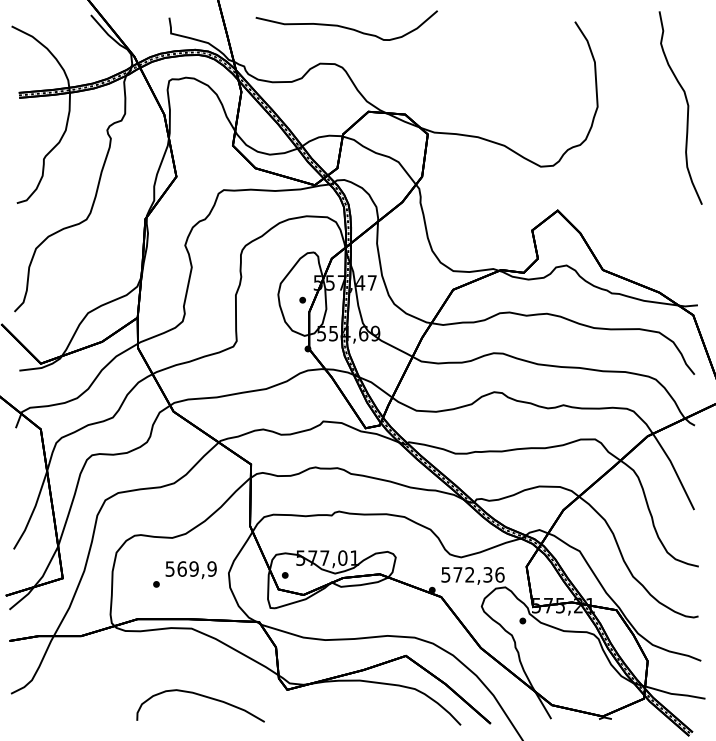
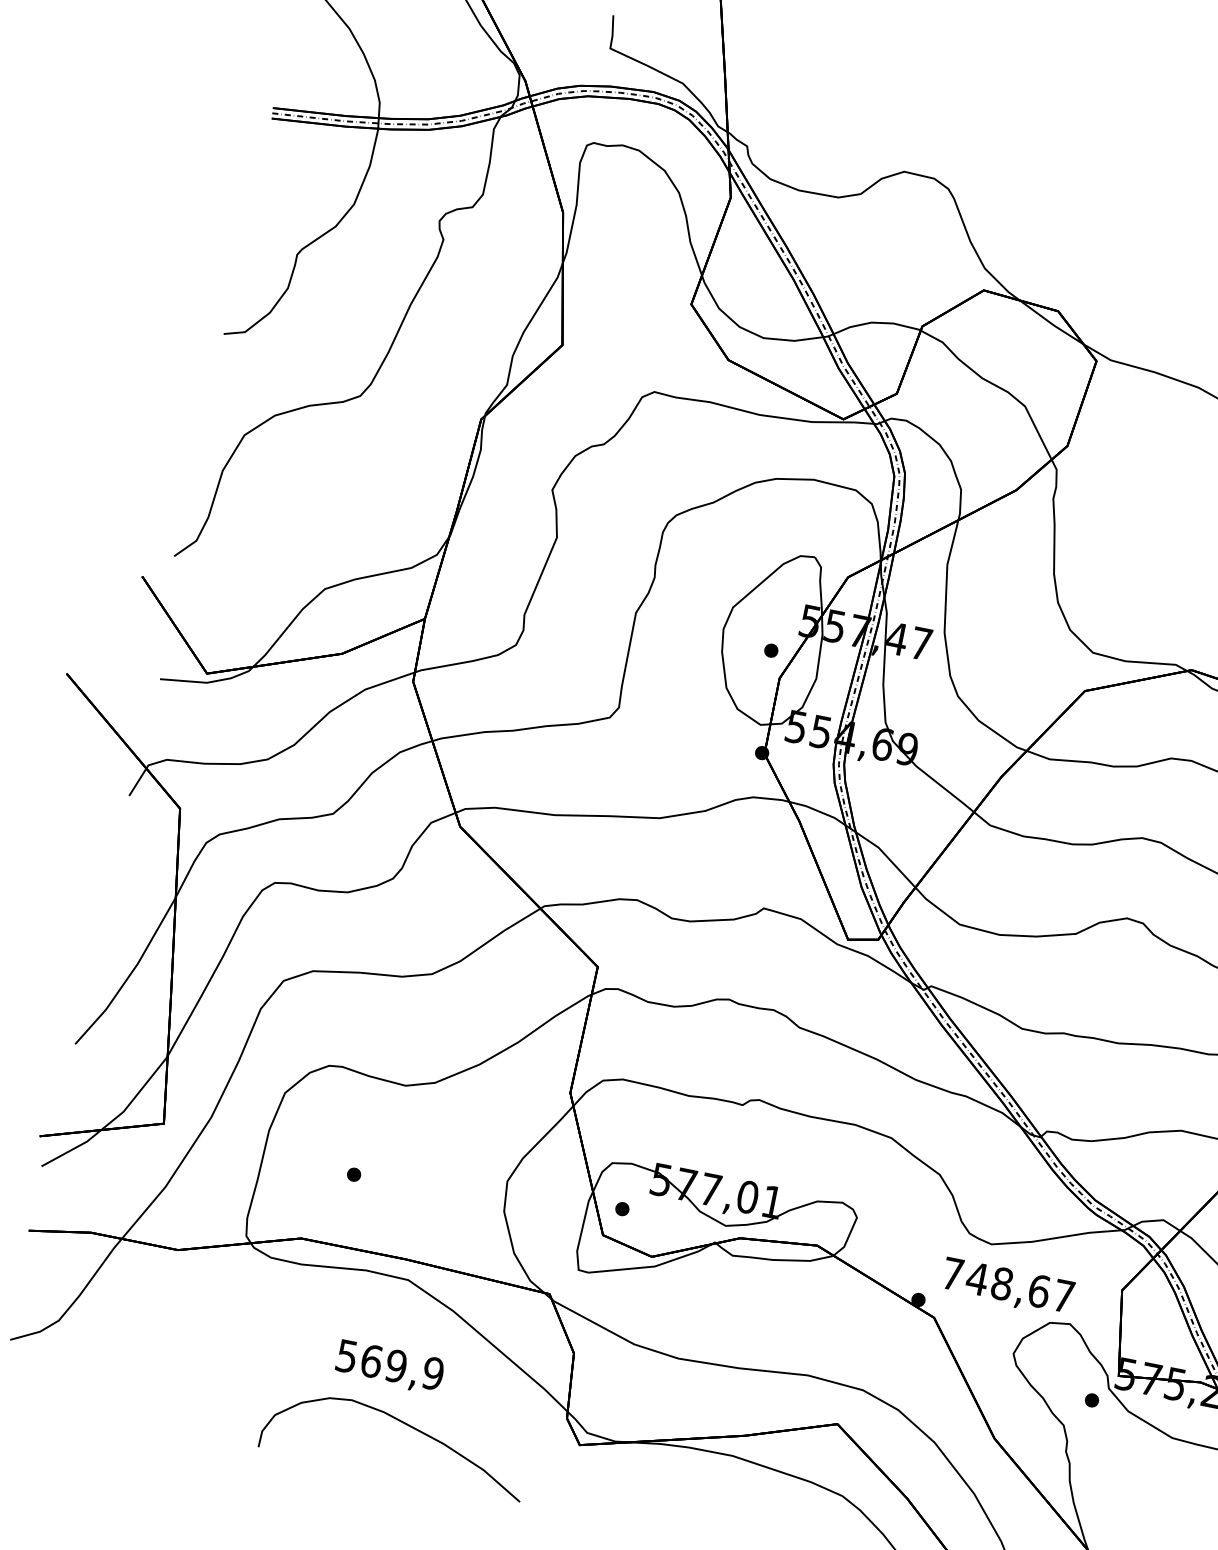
curve: (345, 26) -> (971, 105), removed
text: (190, 570) -> (388, 1367), moved
text: (472, 574) -> (1007, 1284), 572,36 -> 748,67

